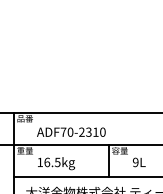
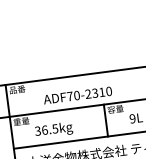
text: (71, 131) -> (77, 94), moved
text: (39, 162) -> (37, 131), 16.5kg -> 36.5kg

